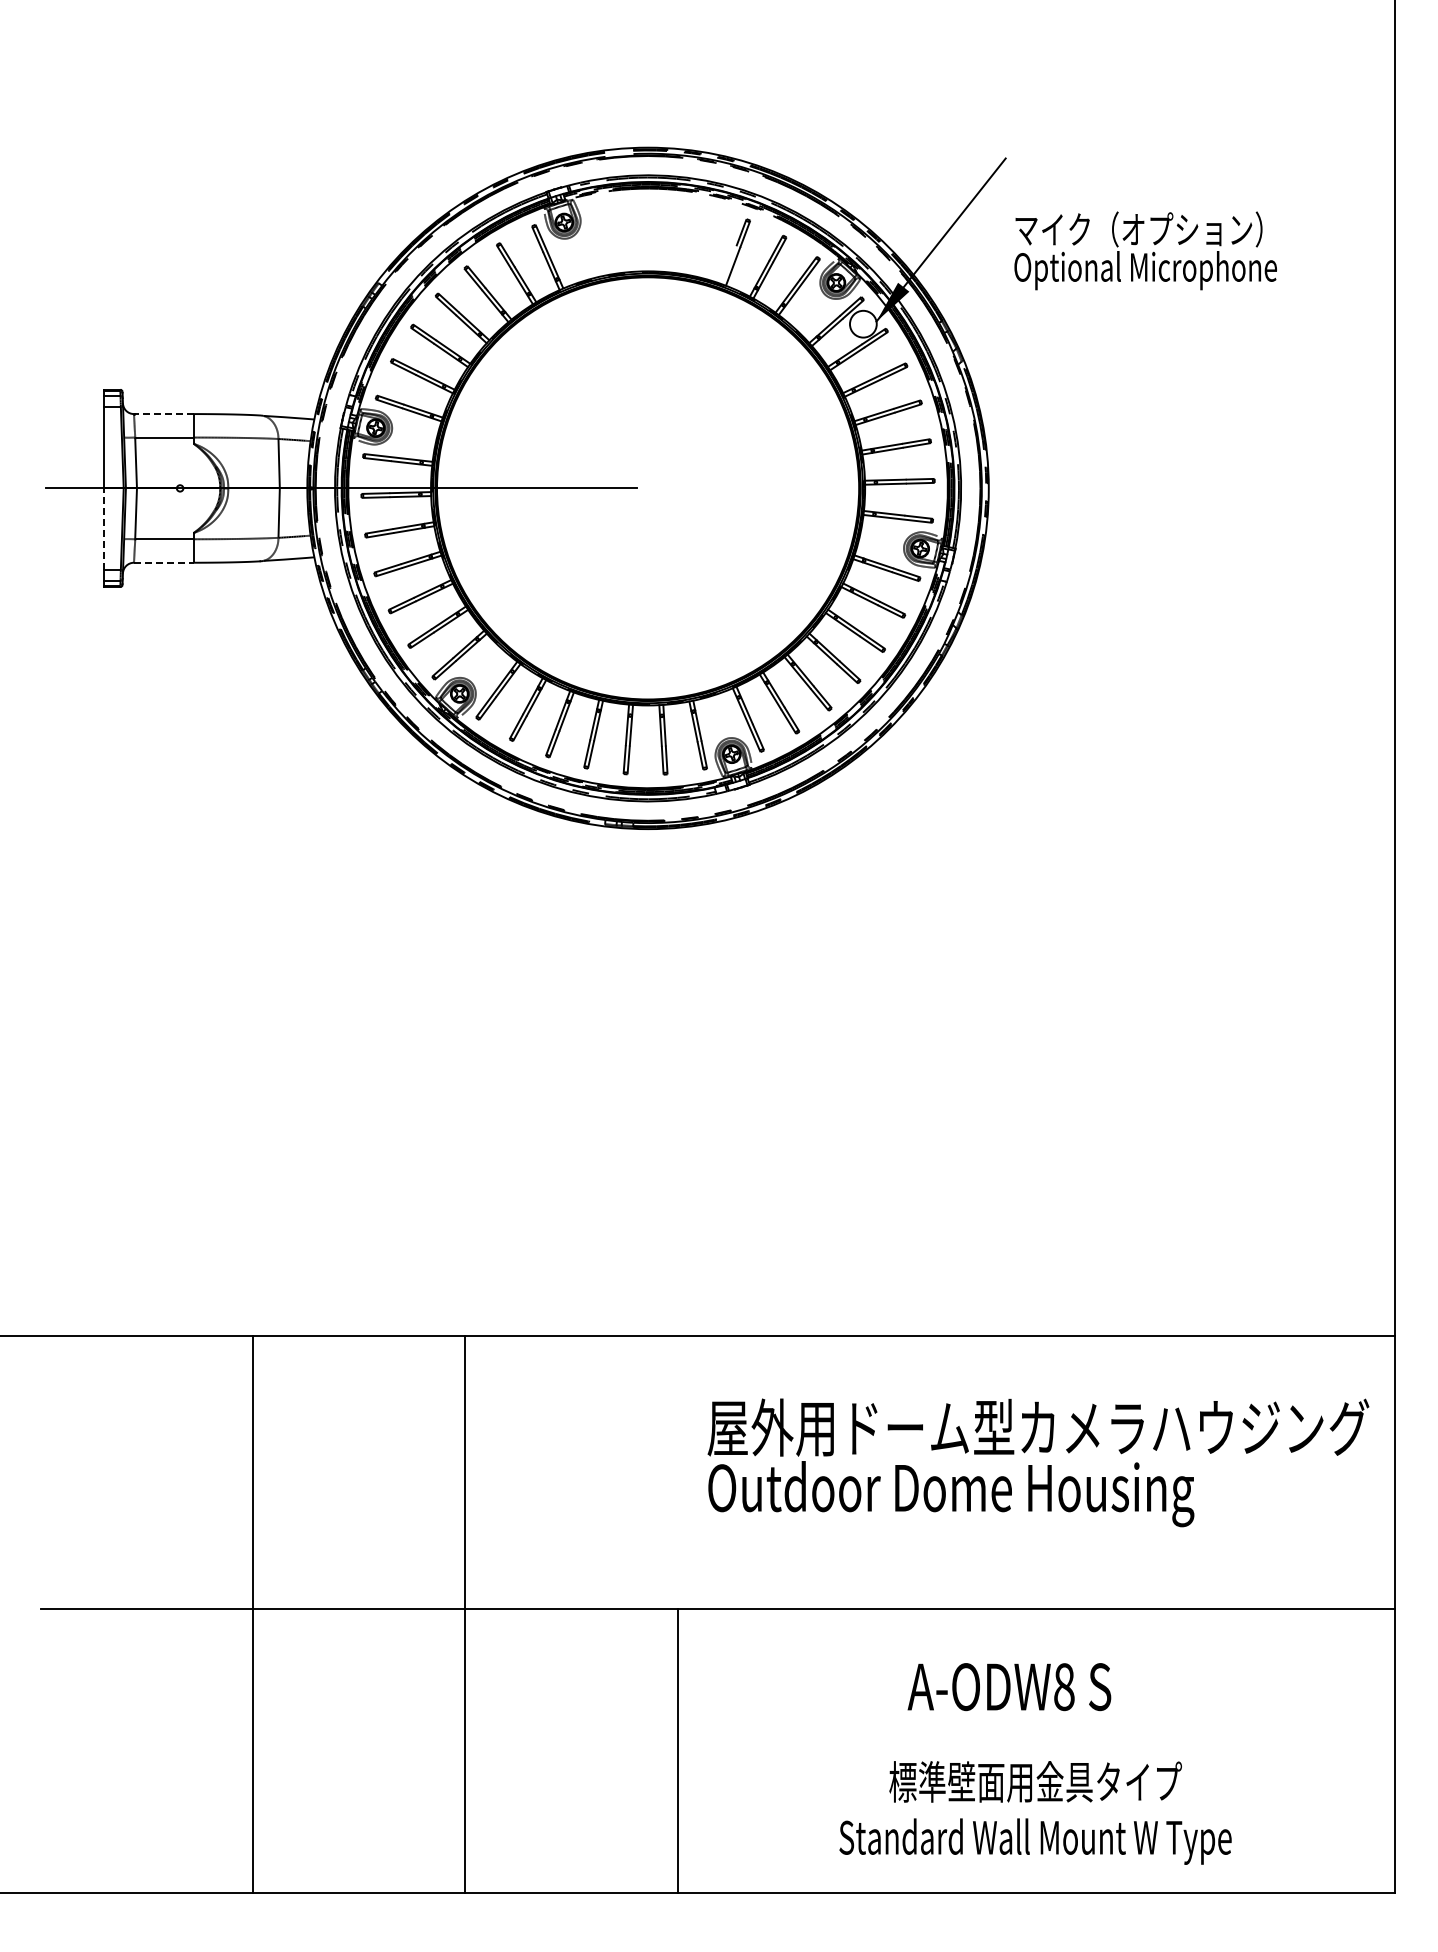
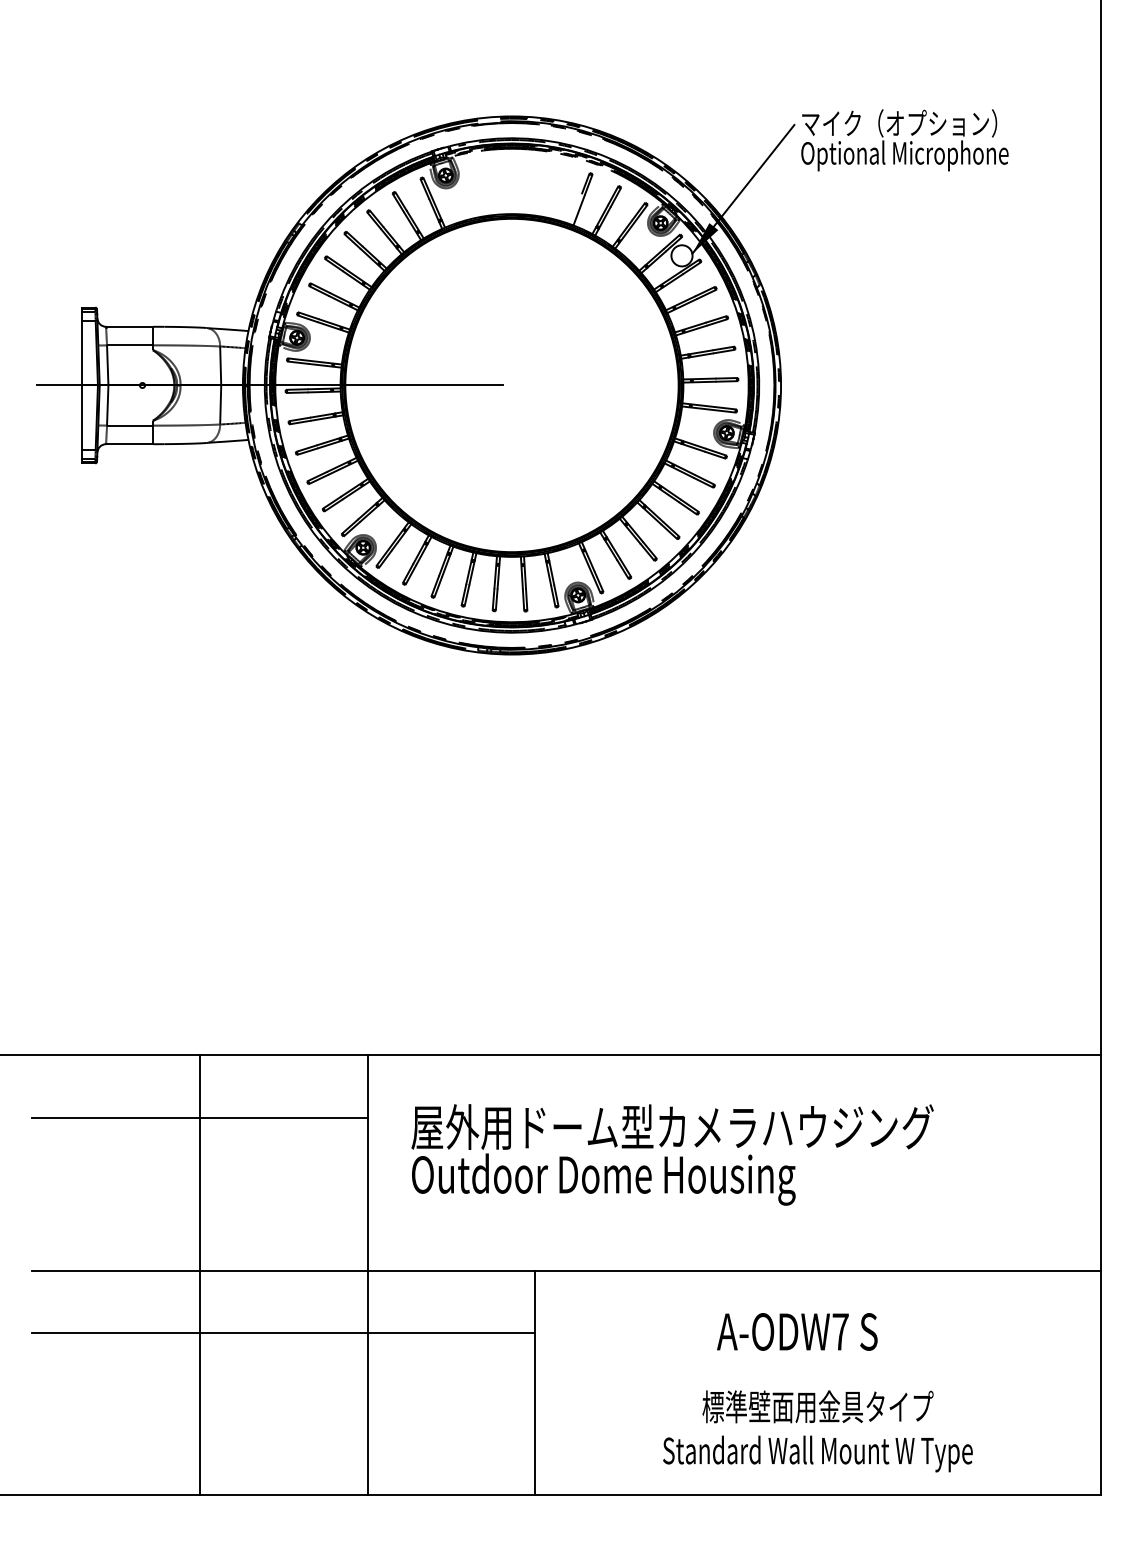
text: (1145, 250) -> (904, 140), moved
line: (163, 414) -> (129, 327), dashed -> solid
line: (103, 529) -> (82, 417), dashed -> solid
line: (163, 562) -> (129, 444), dashed -> solid
line: (252, 1415) -> (199, 1117), added
text: (1038, 1462) -> (672, 1154), moved
text: (1064, 1687) -> (840, 1332), A-ODW8 -> A-ODW7
line: (358, 1689) -> (283, 1333), added

